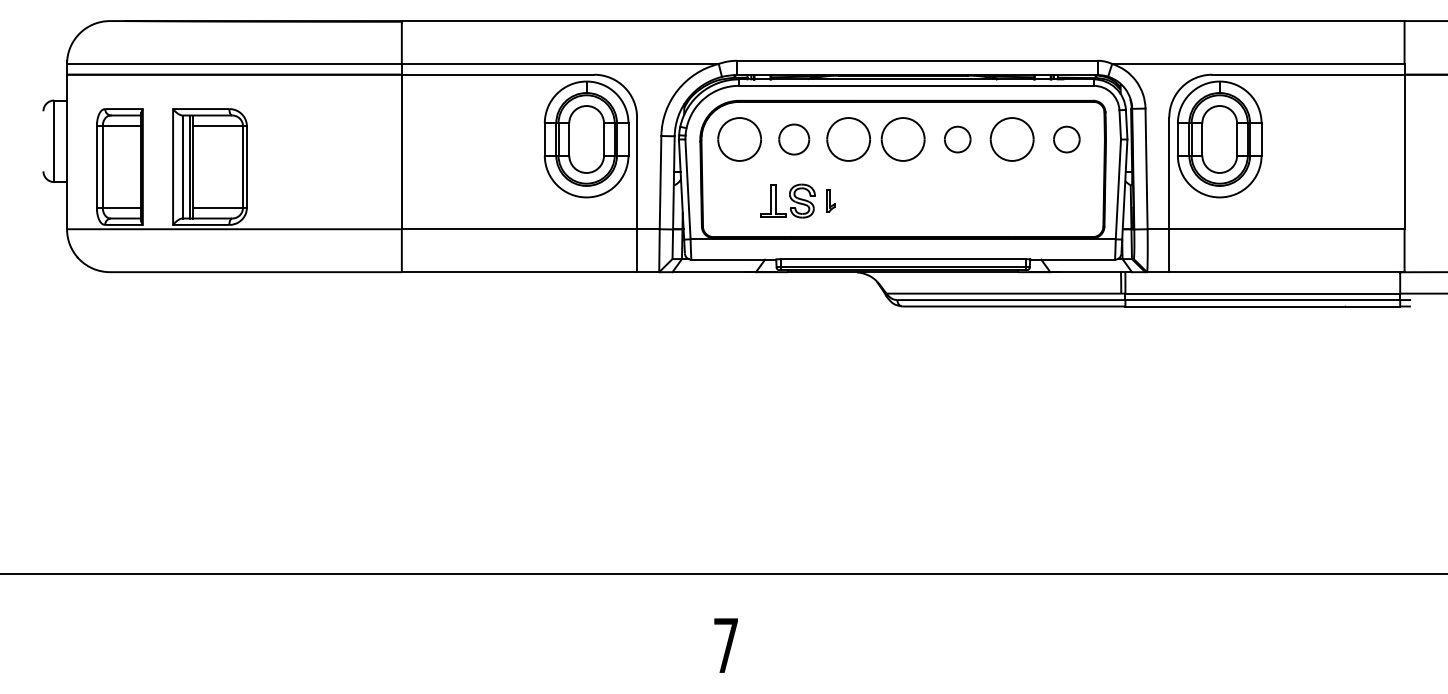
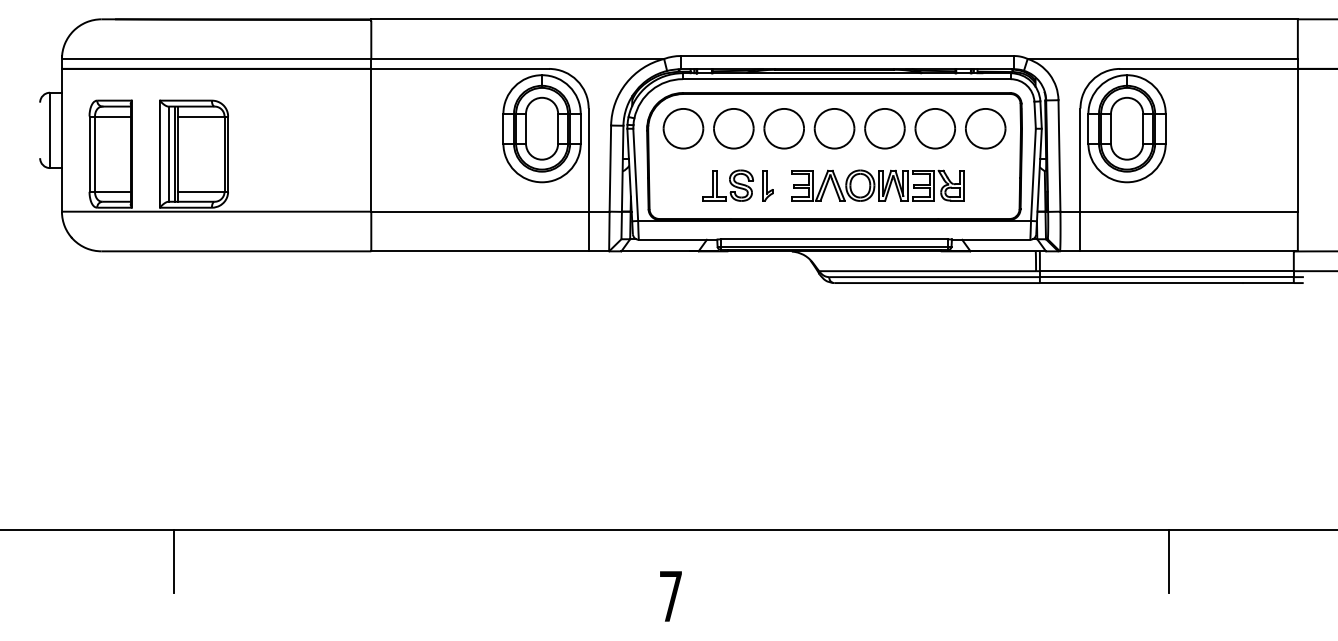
part: (793, 139) -> (733, 128), size x1.43
part: (957, 139) -> (884, 128), size x1.67
part: (1066, 139) -> (985, 128), size x1.67
part: (830, 200) -> (767, 185), size x1.43
part: (949, 200) -> (877, 185), added
line: (188, 607) -> (174, 561), added
line: (1264, 607) -> (1168, 561), added

